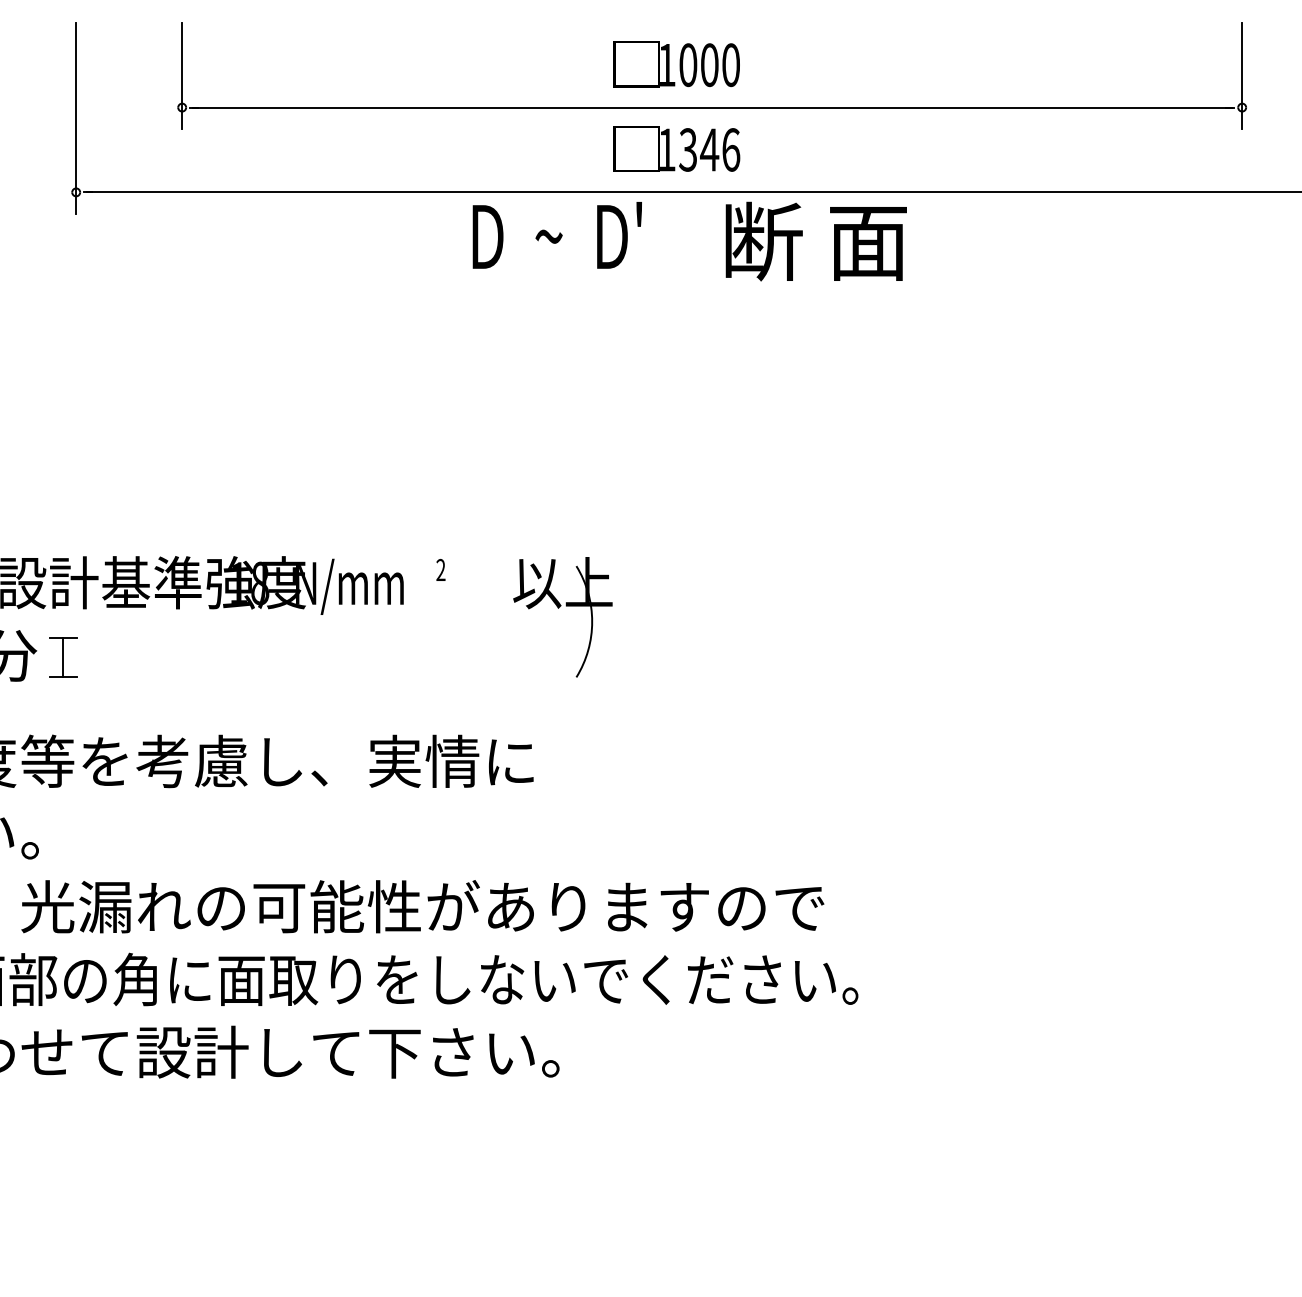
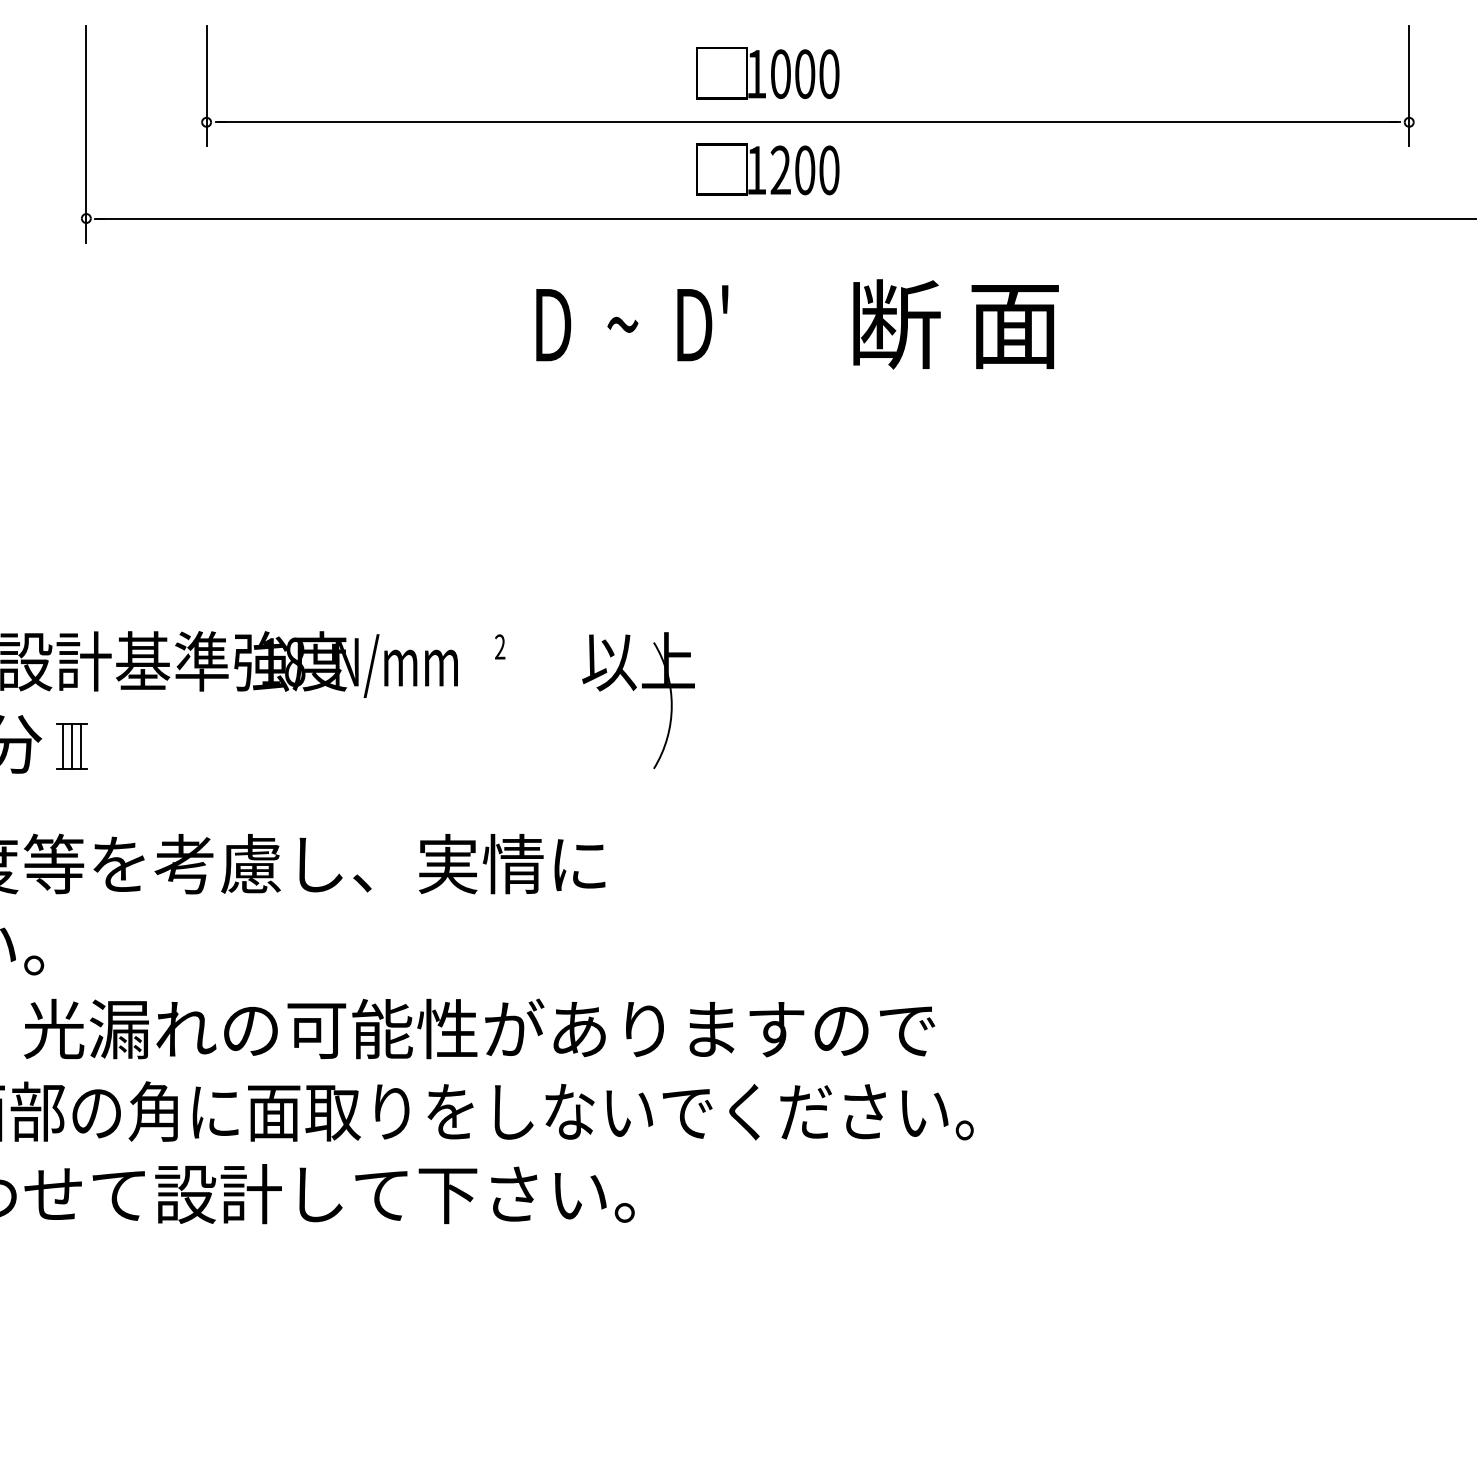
text: (709, 150) -> (804, 170), 1346 -> 1200
text: (557, 235) -> (632, 323), moved
text: (815, 241) -> (955, 324), moved
line: (55, 657) -> (62, 746), added
line: (71, 657) -> (80, 746), added

